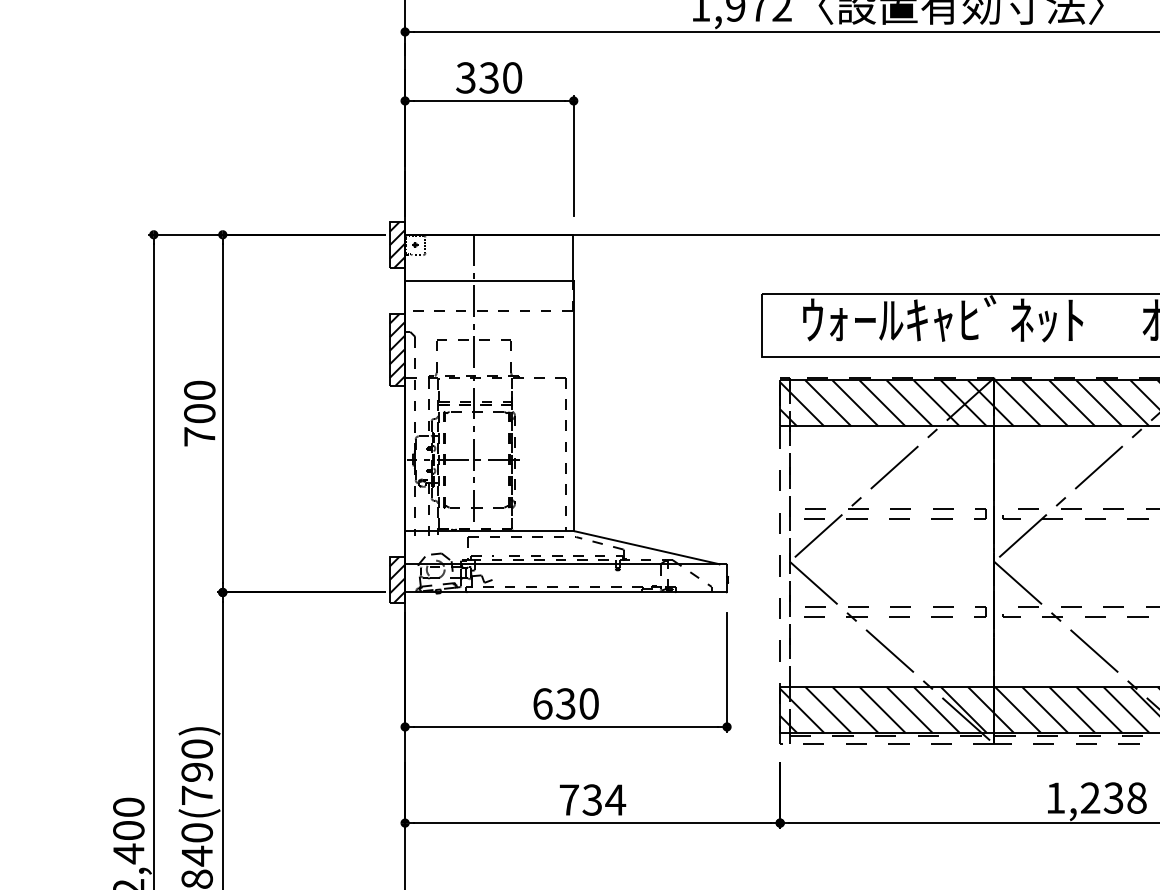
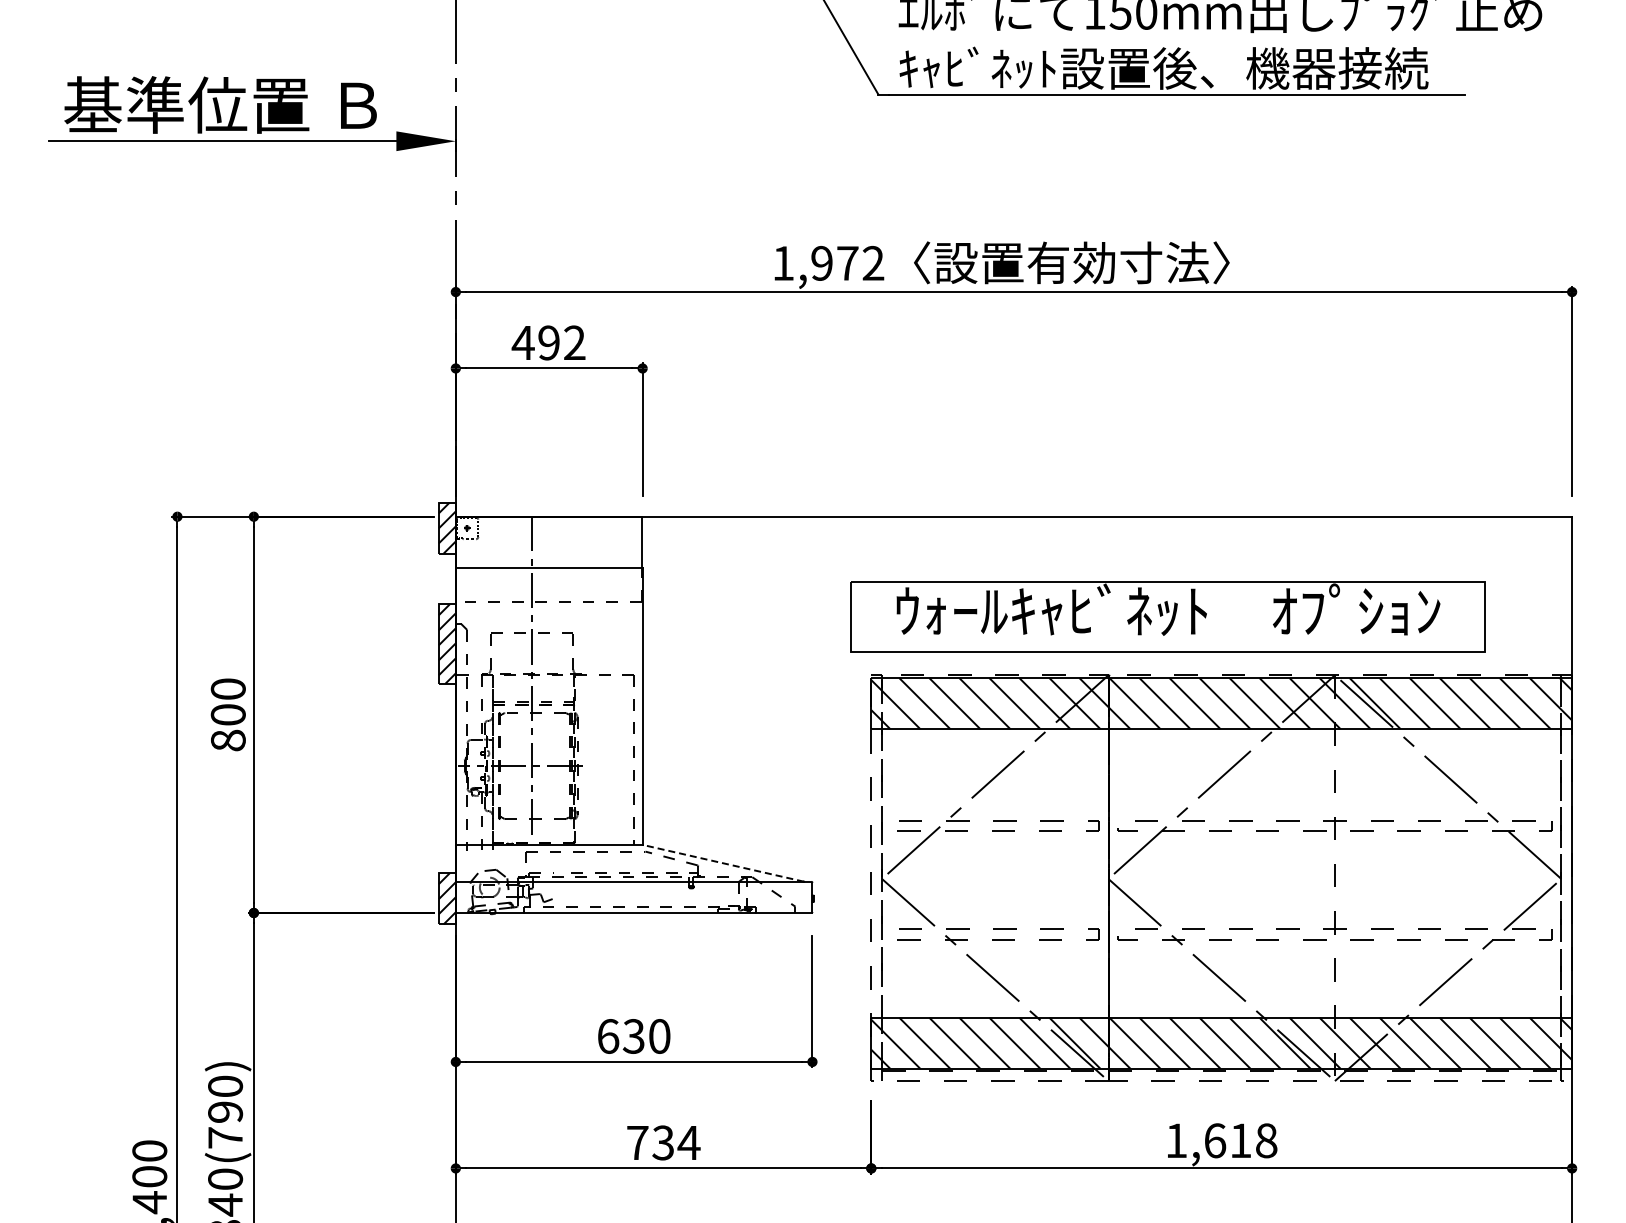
text: (488, 77) -> (548, 342), 330 -> 492
text: (199, 436) -> (228, 740), 700 -> 800
line: (646, 547) -> (723, 863), solid -> dashed
text: (1101, 797) -> (1227, 1140), 1,238 -> 1,618

